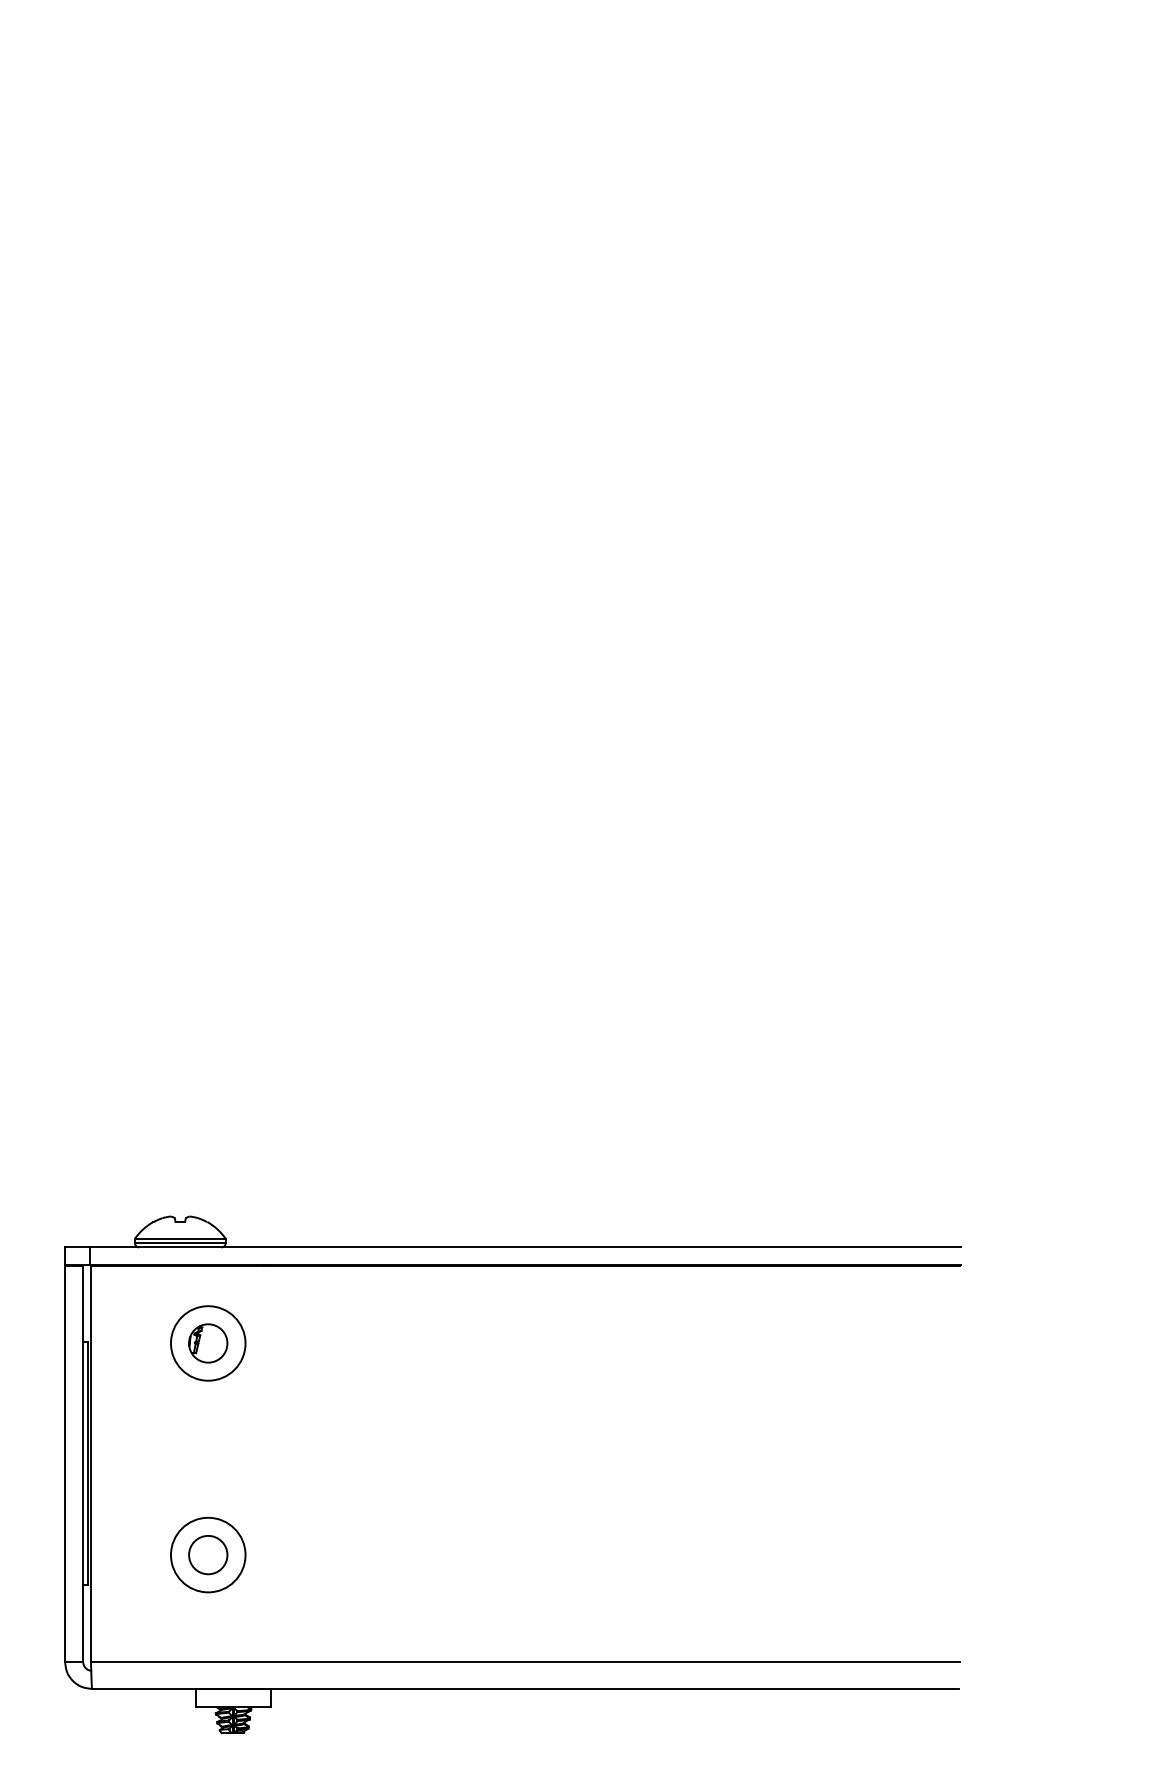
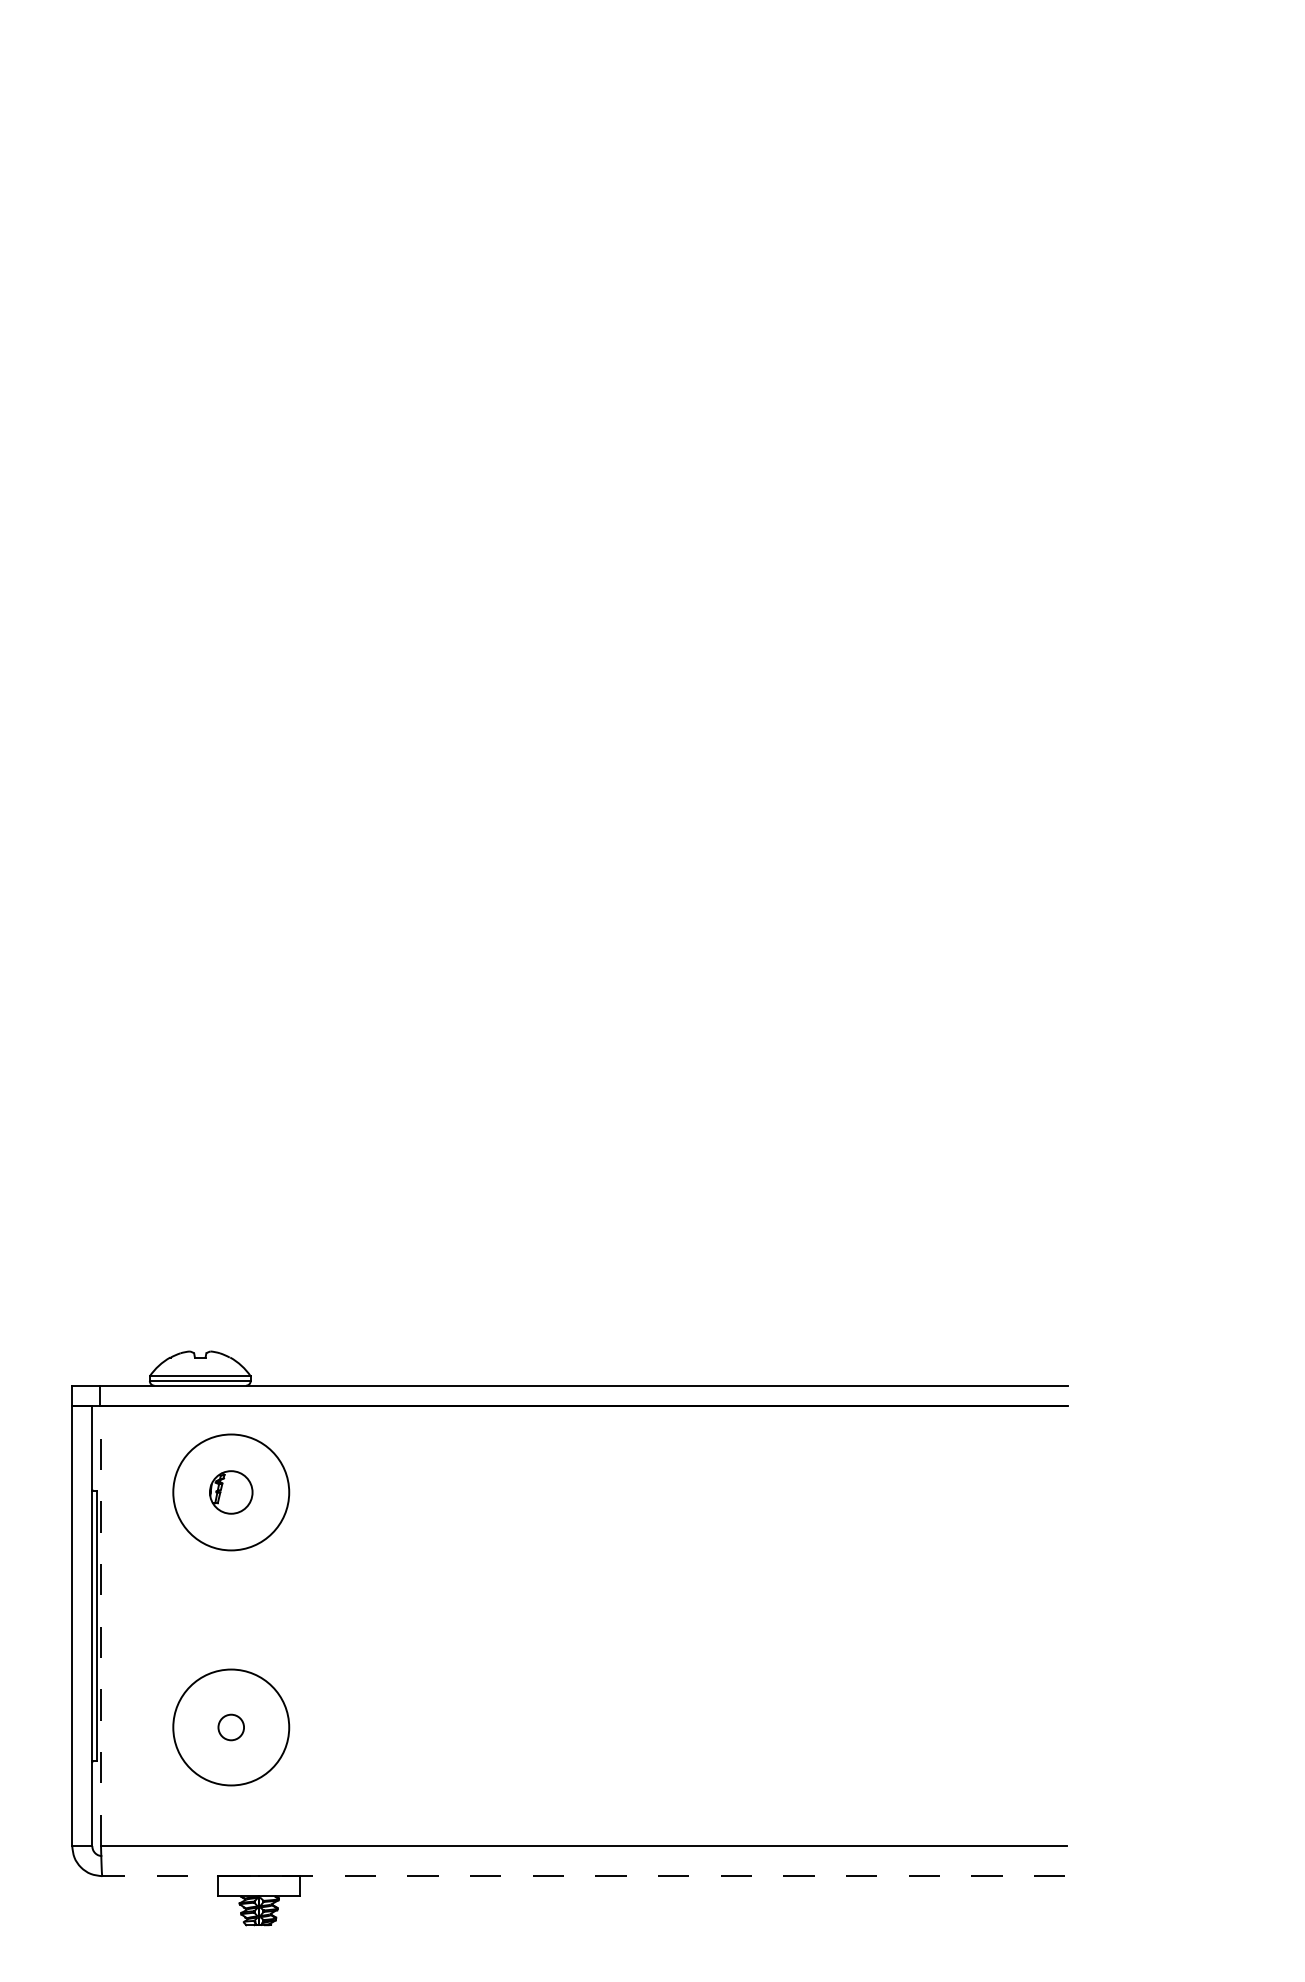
circle: (207, 1343) -> (230, 1492), size x1.4
line: (91, 1464) -> (101, 1626), solid -> dashed
circle: (207, 1555) -> (230, 1727), size x0.6
circle: (207, 1555) -> (230, 1727), size x1.4
line: (525, 1689) -> (583, 1876), solid -> dashed

